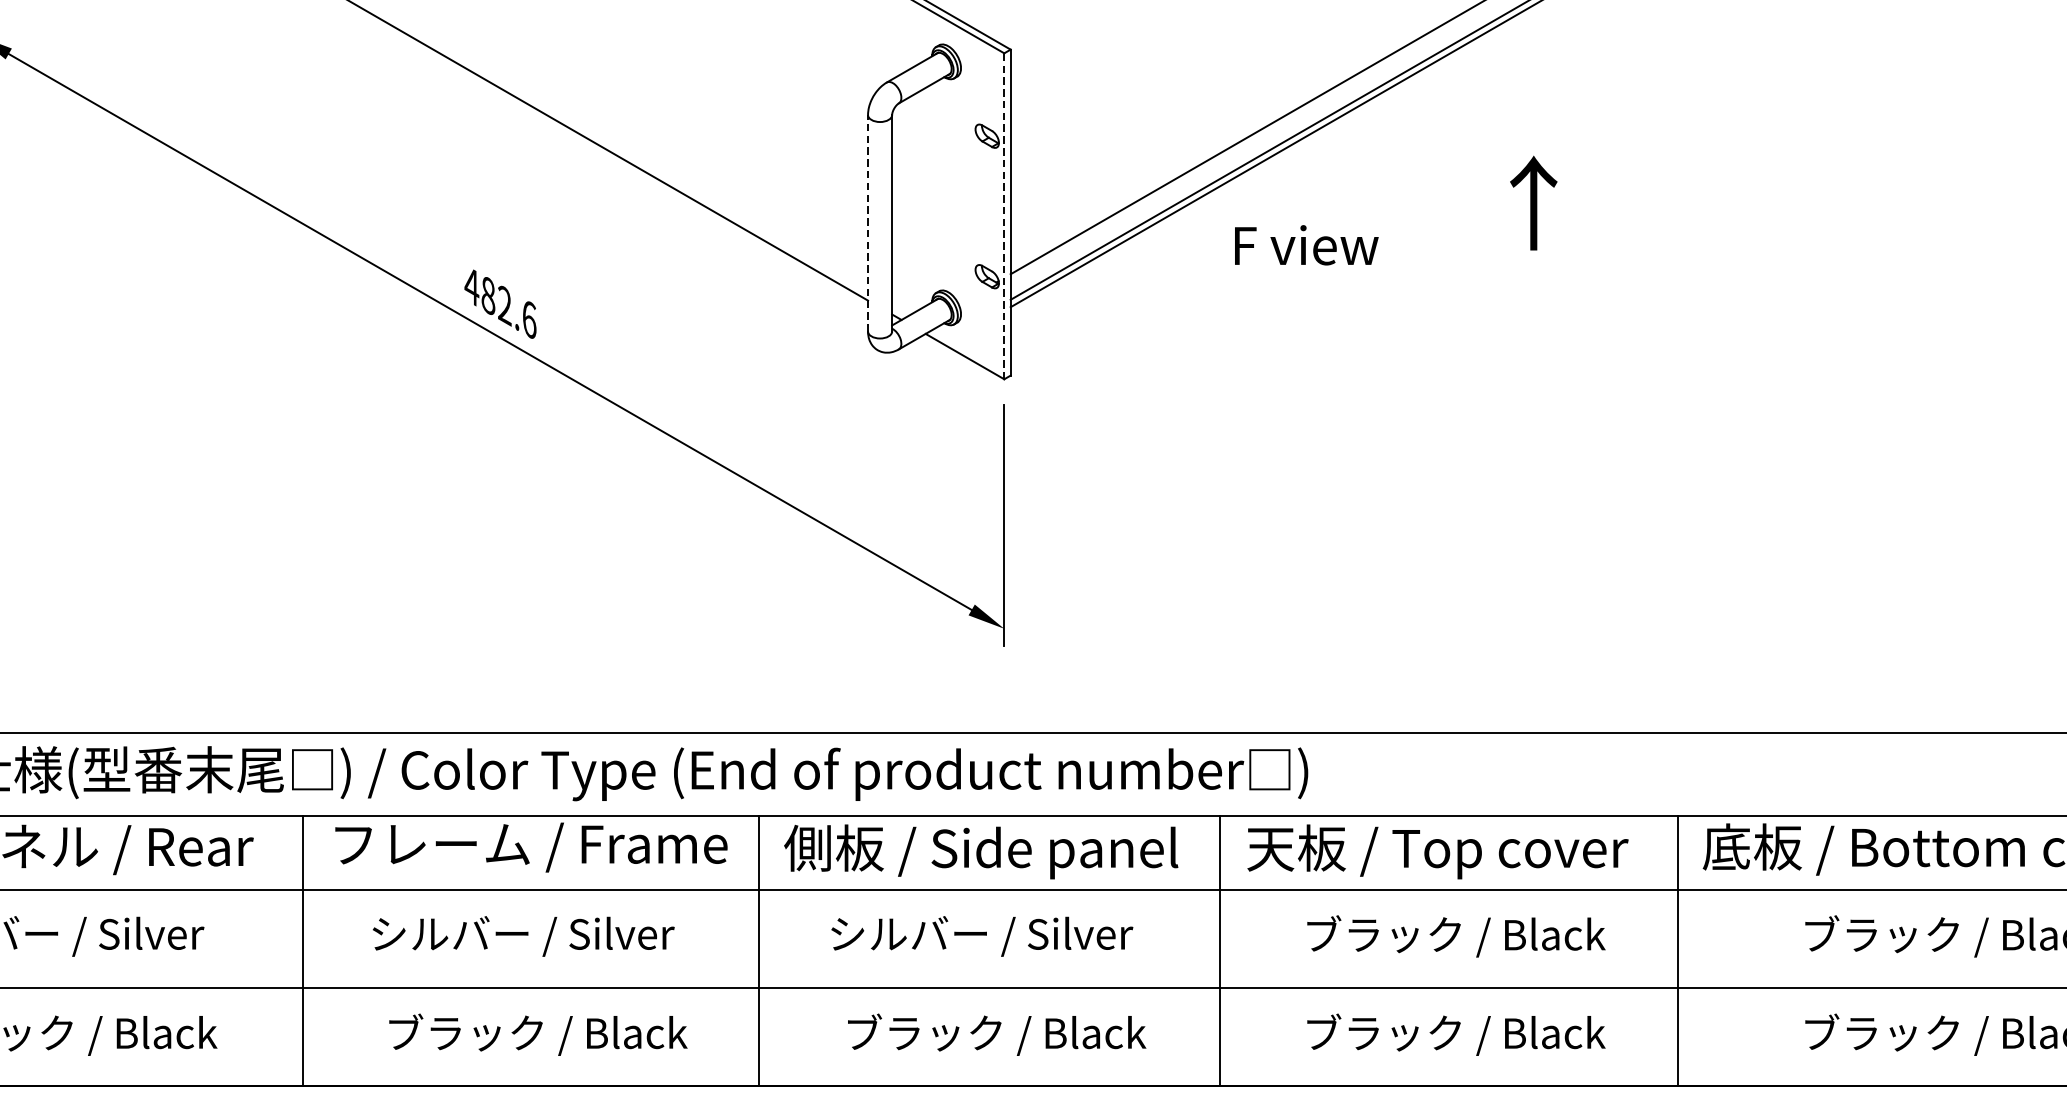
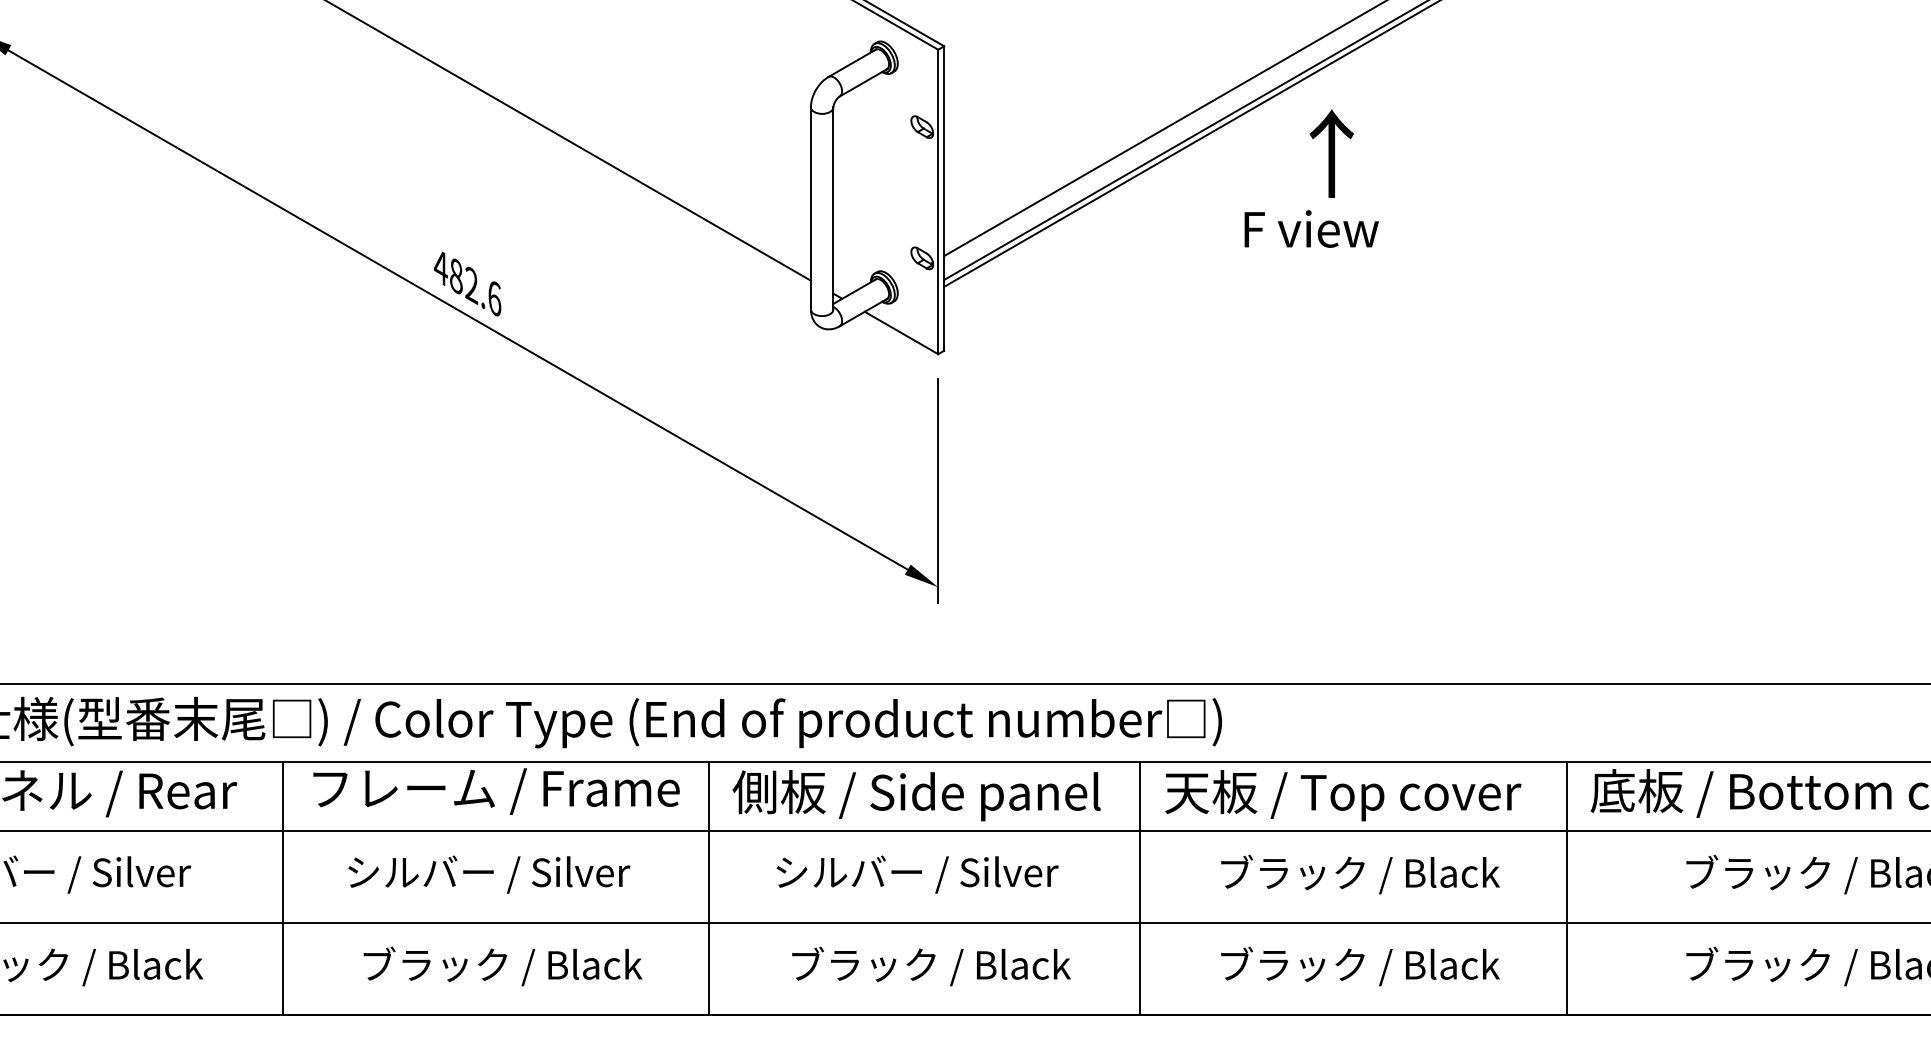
text: (1533, 202) -> (1331, 153), moved
line: (1004, 215) -> (938, 201), dashed -> solid
line: (867, 223) -> (810, 208), dashed -> solid
text: (1306, 244) -> (1311, 228), moved

